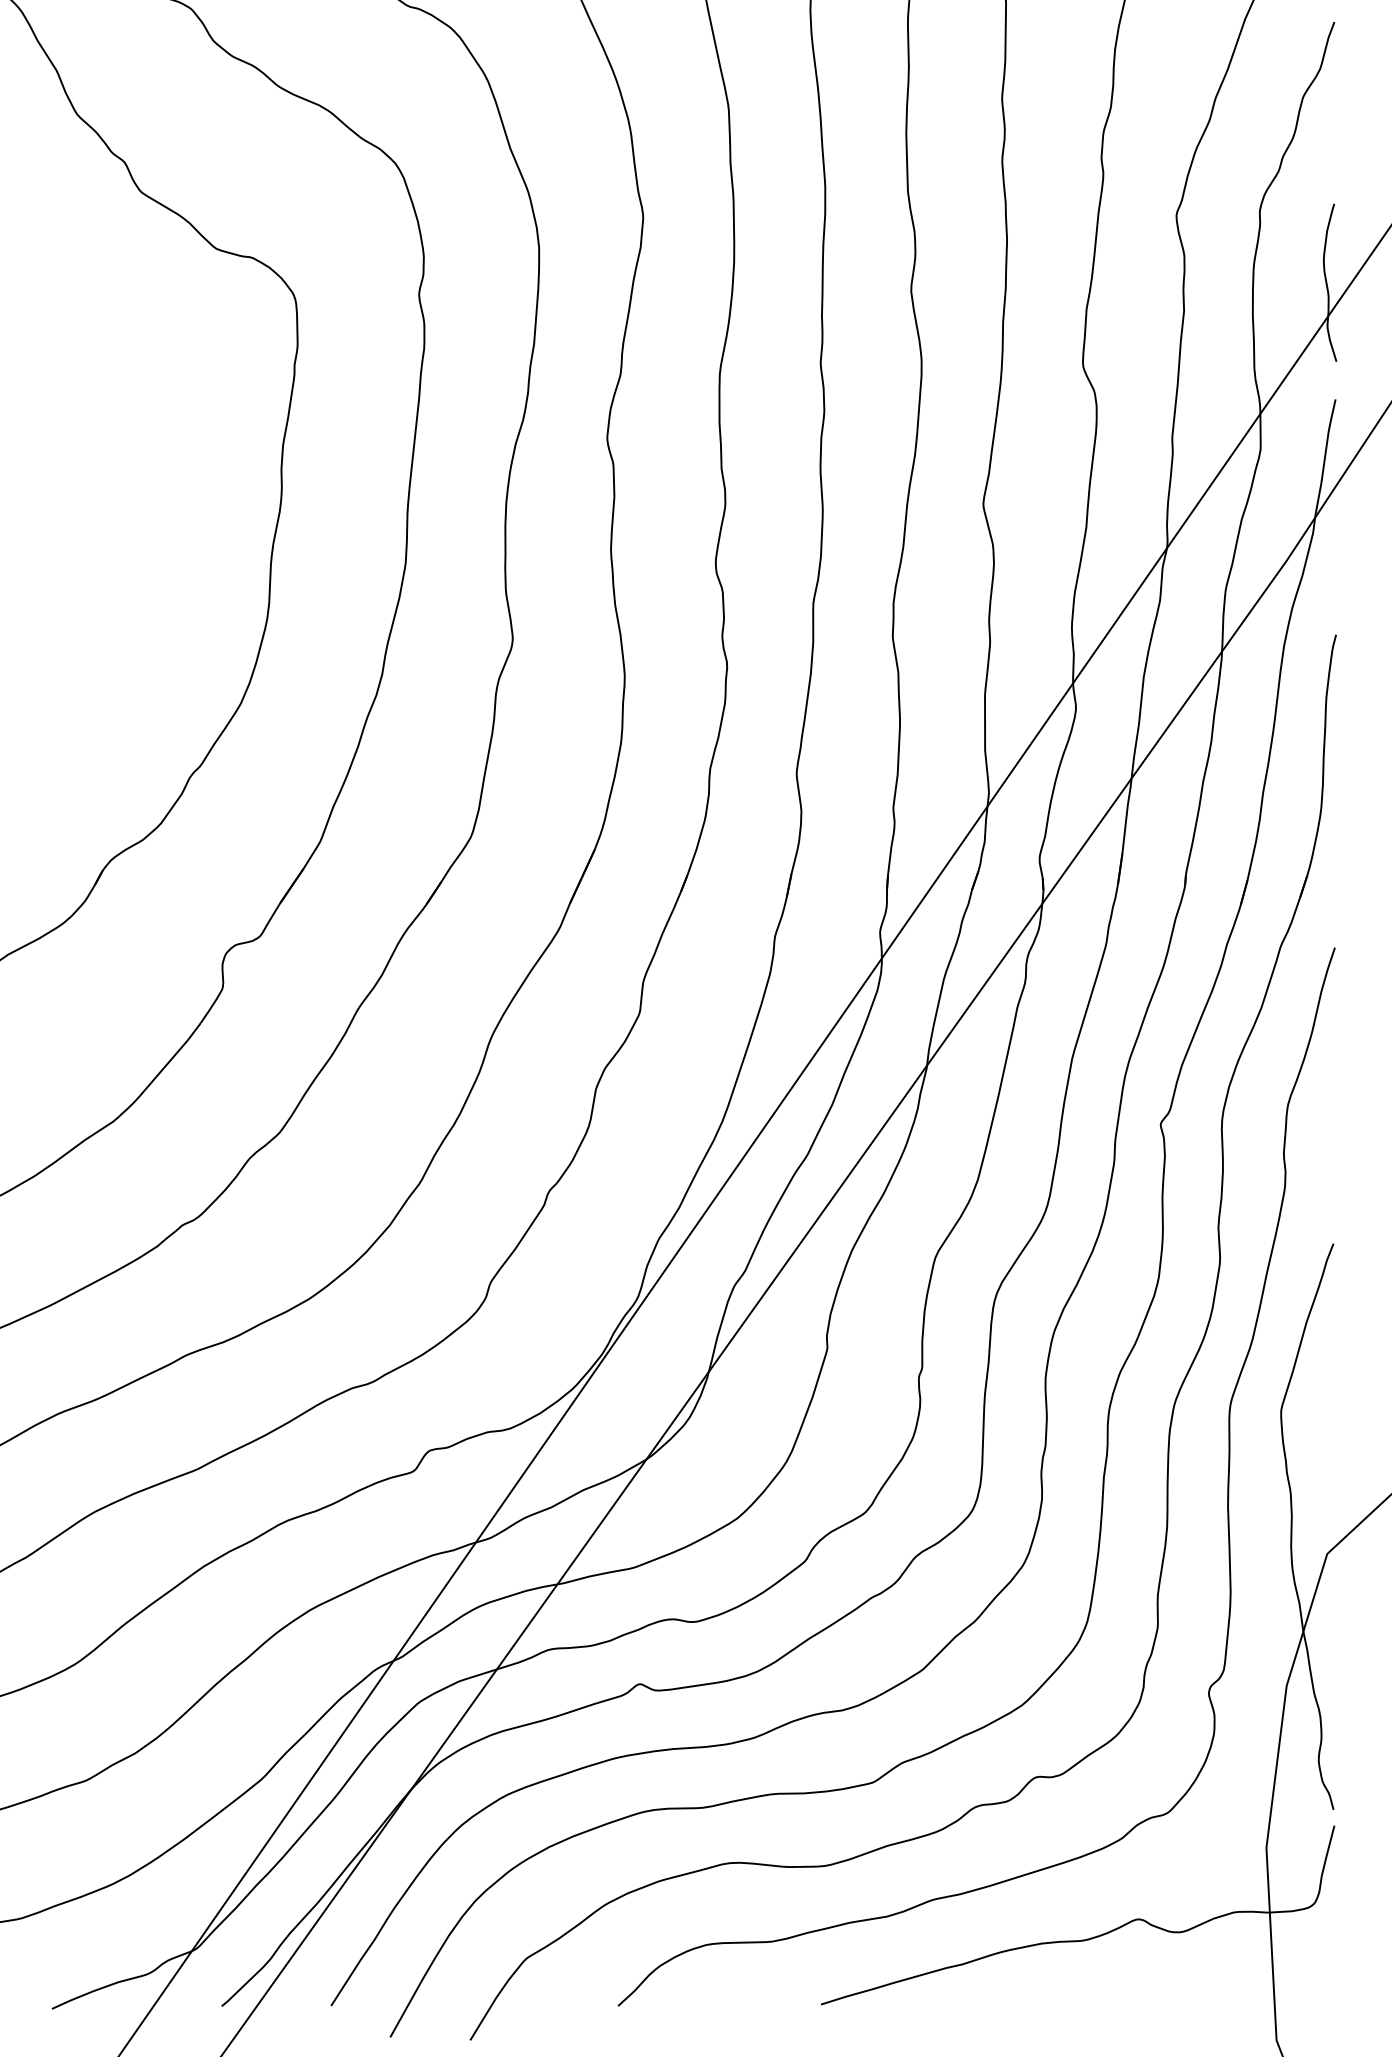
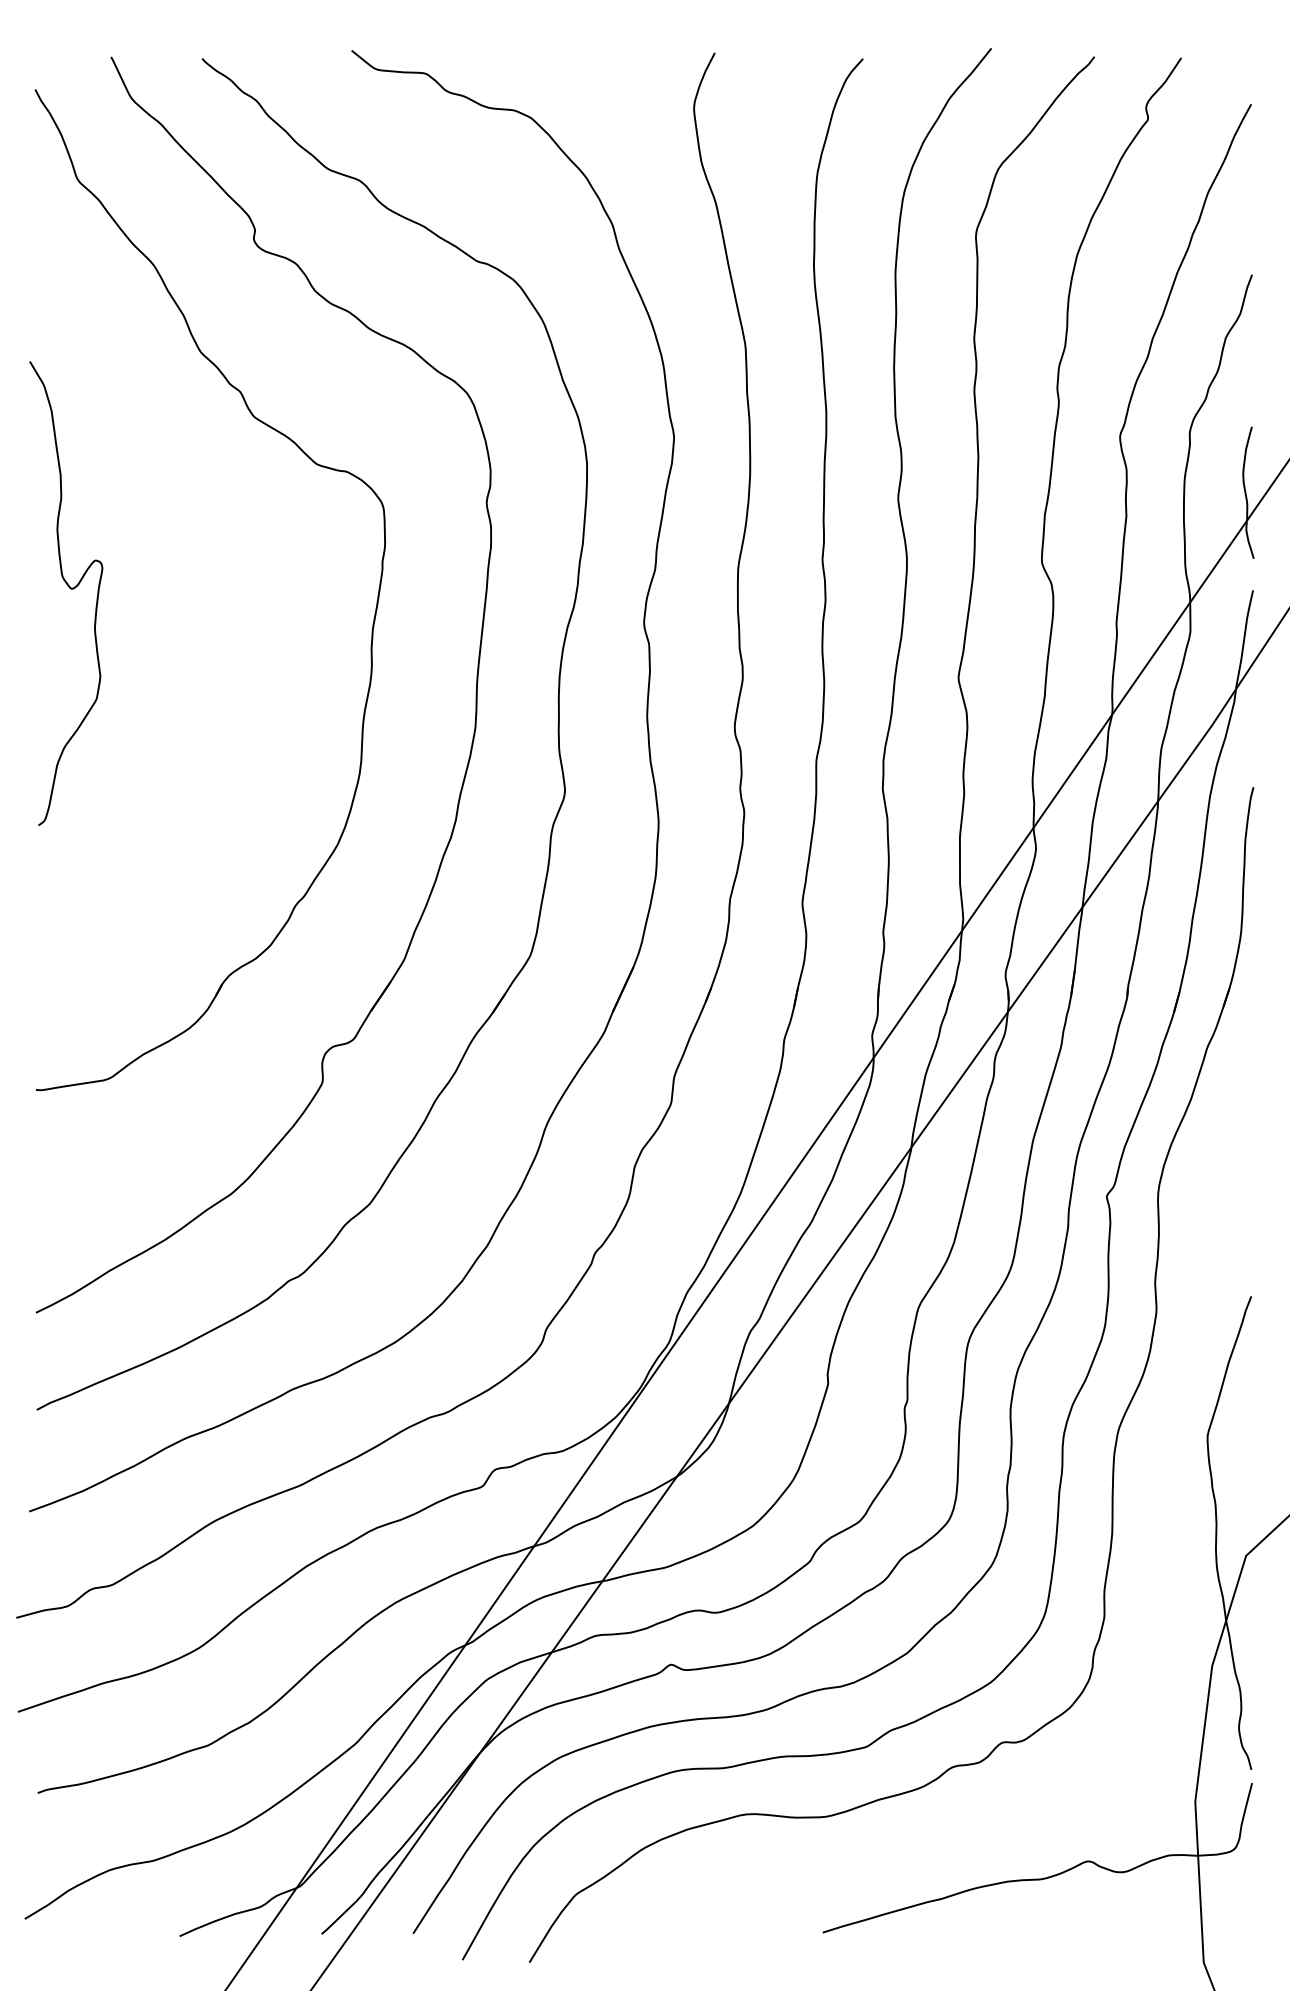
curve: (1227, 1477) -> (1162, 1491), removed

